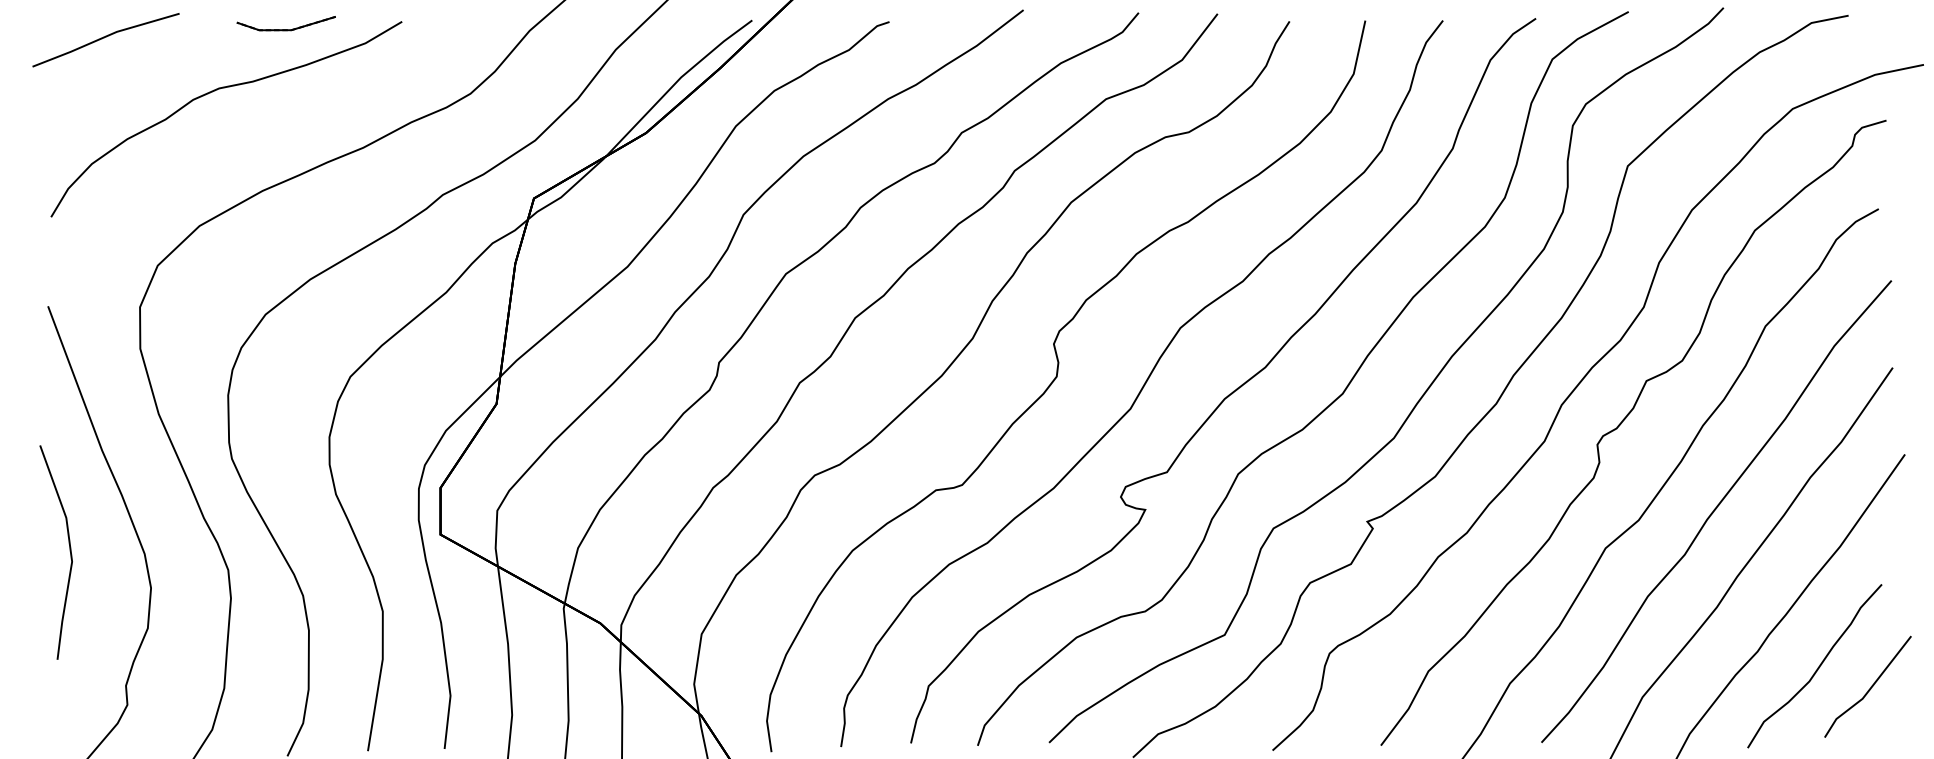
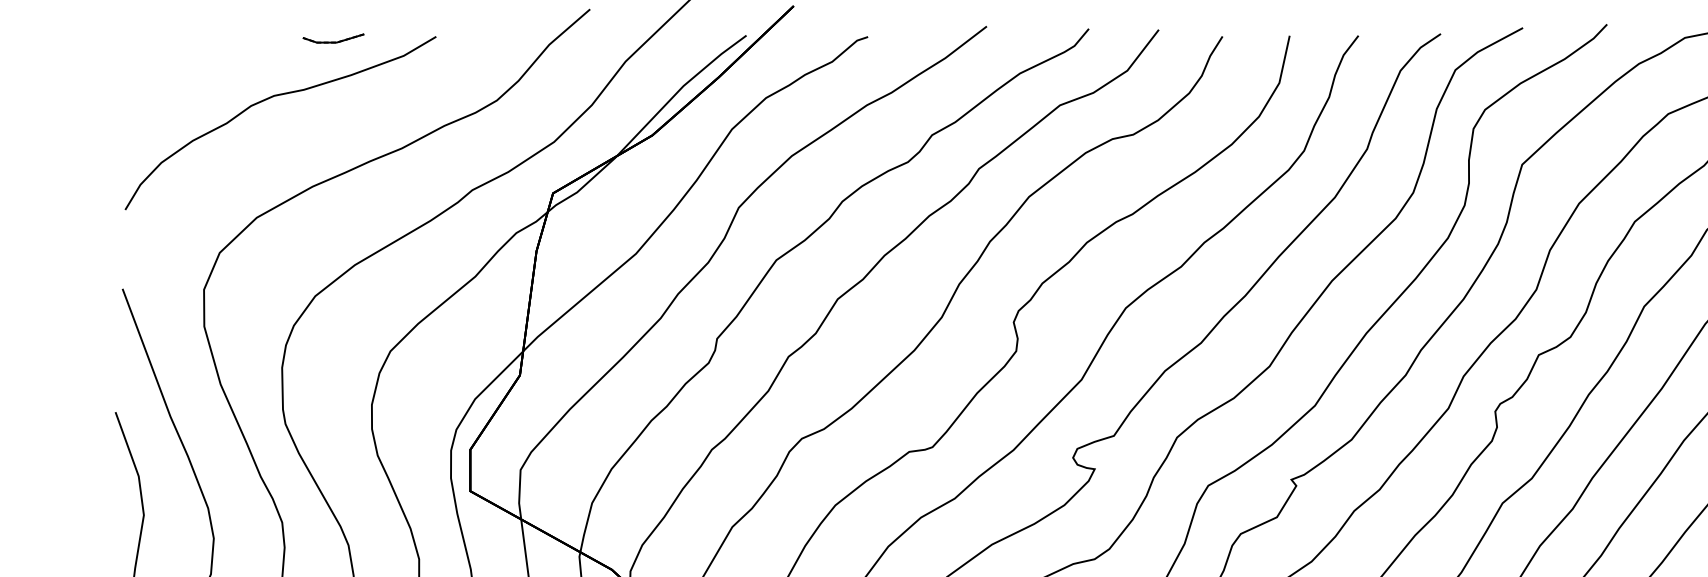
part: (285, 23) -> (332, 38), size x0.7
line: (104, 38) -> (172, 51), removed

